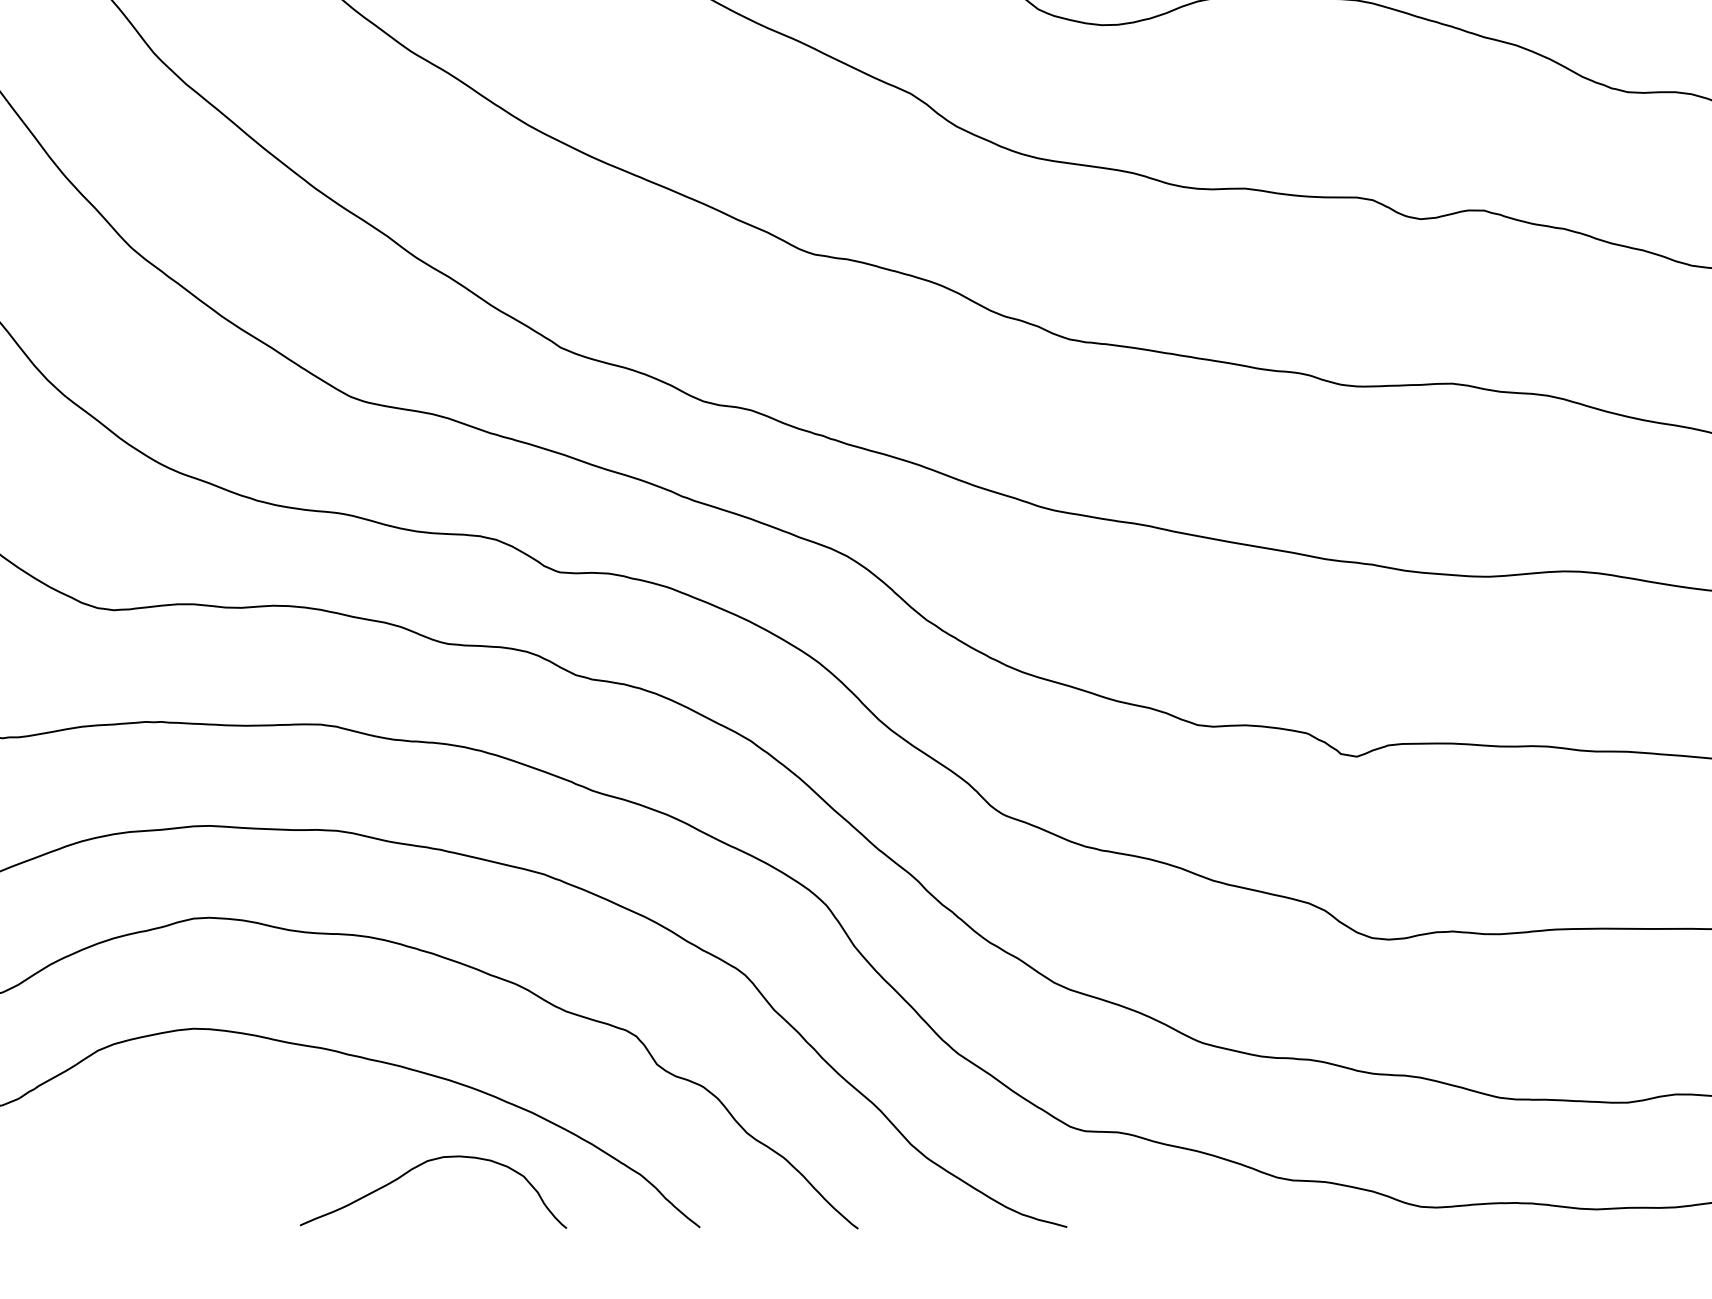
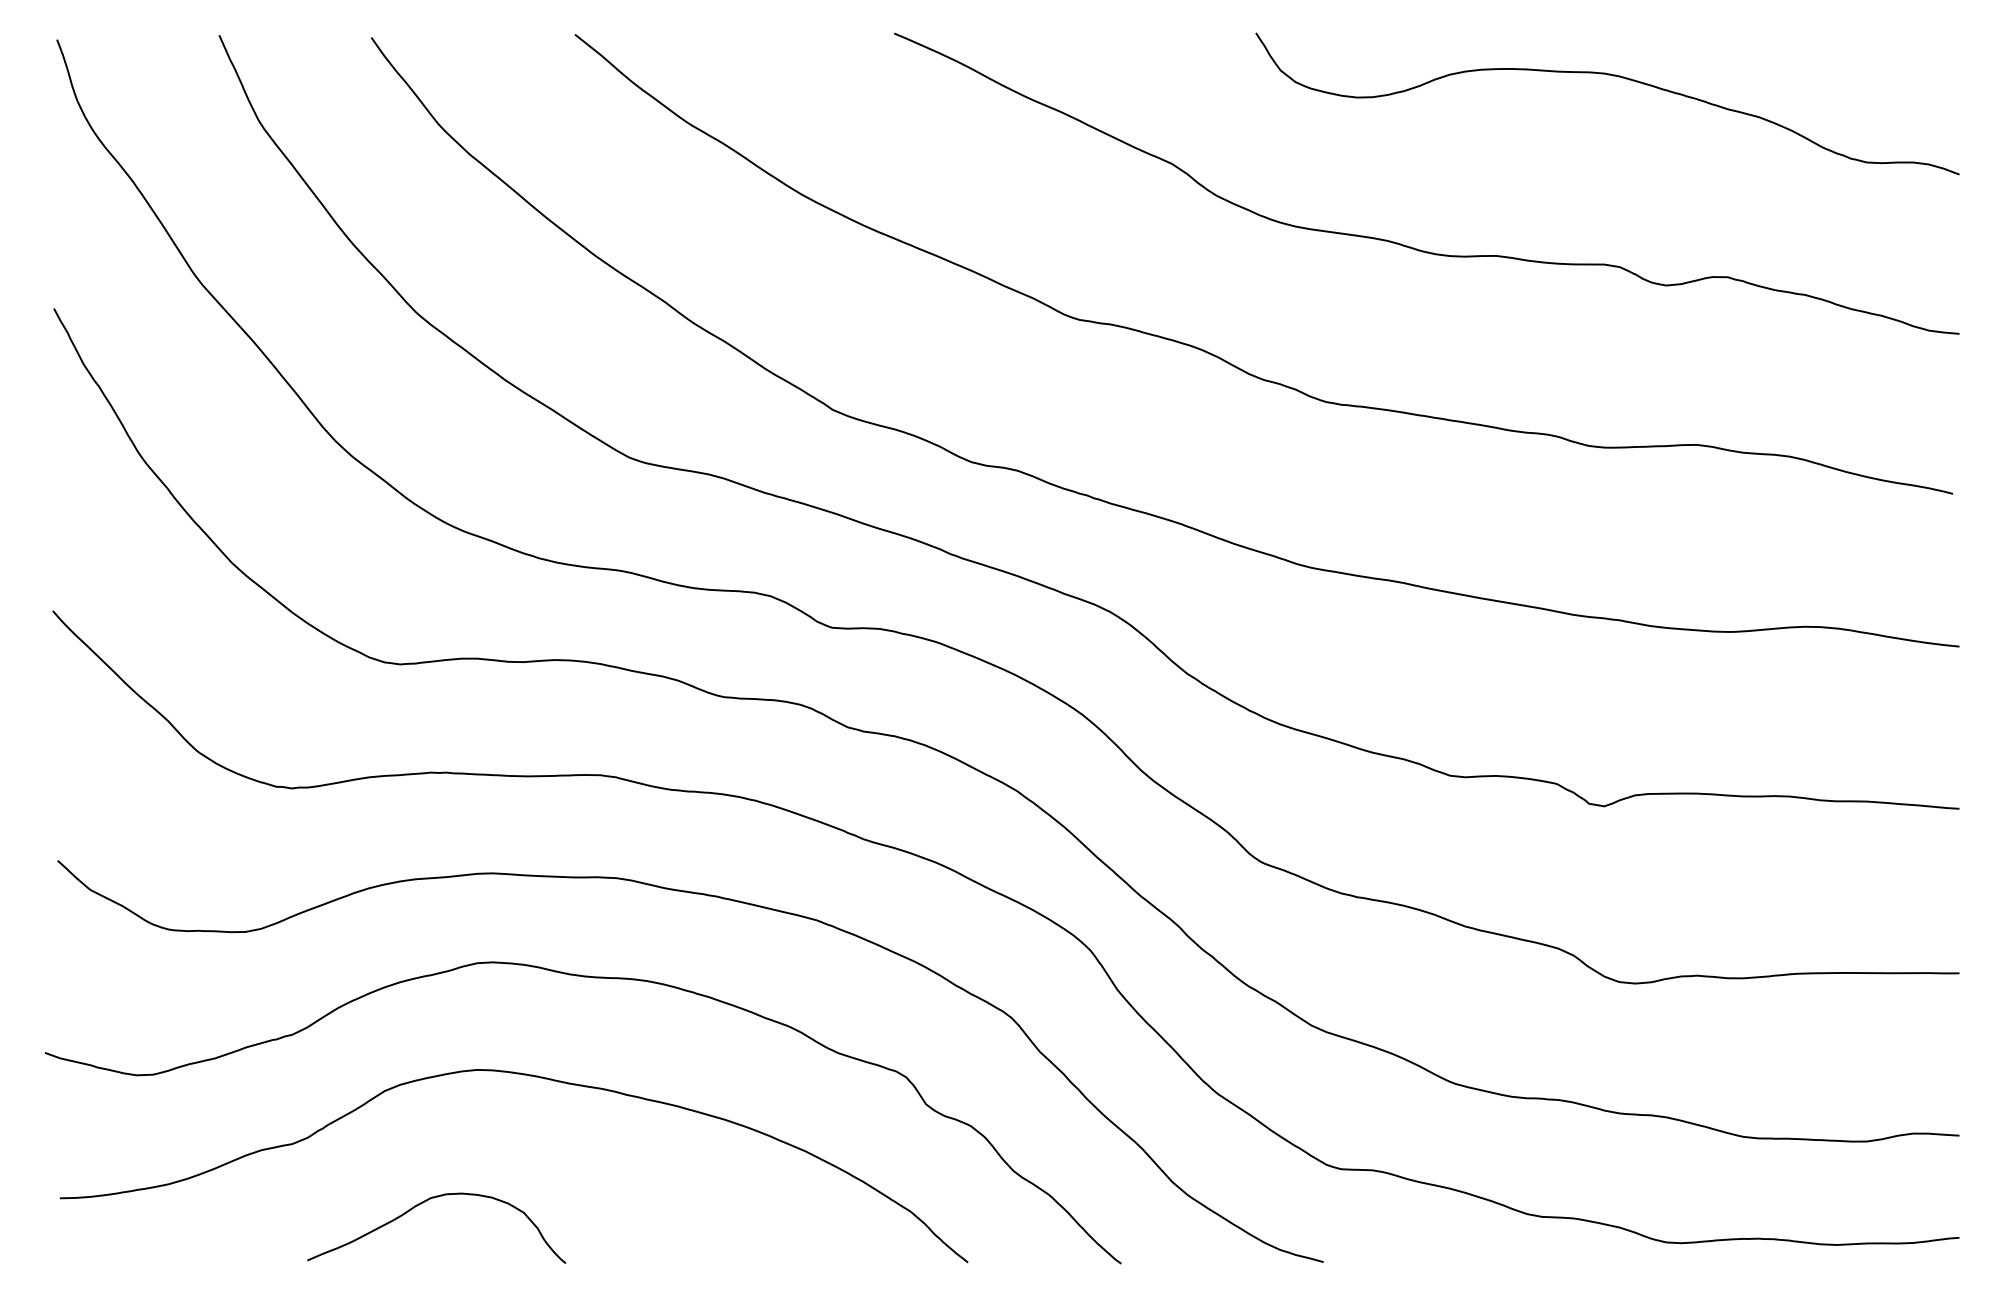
curve: (419, 1166) -> (423, 1203), moved

